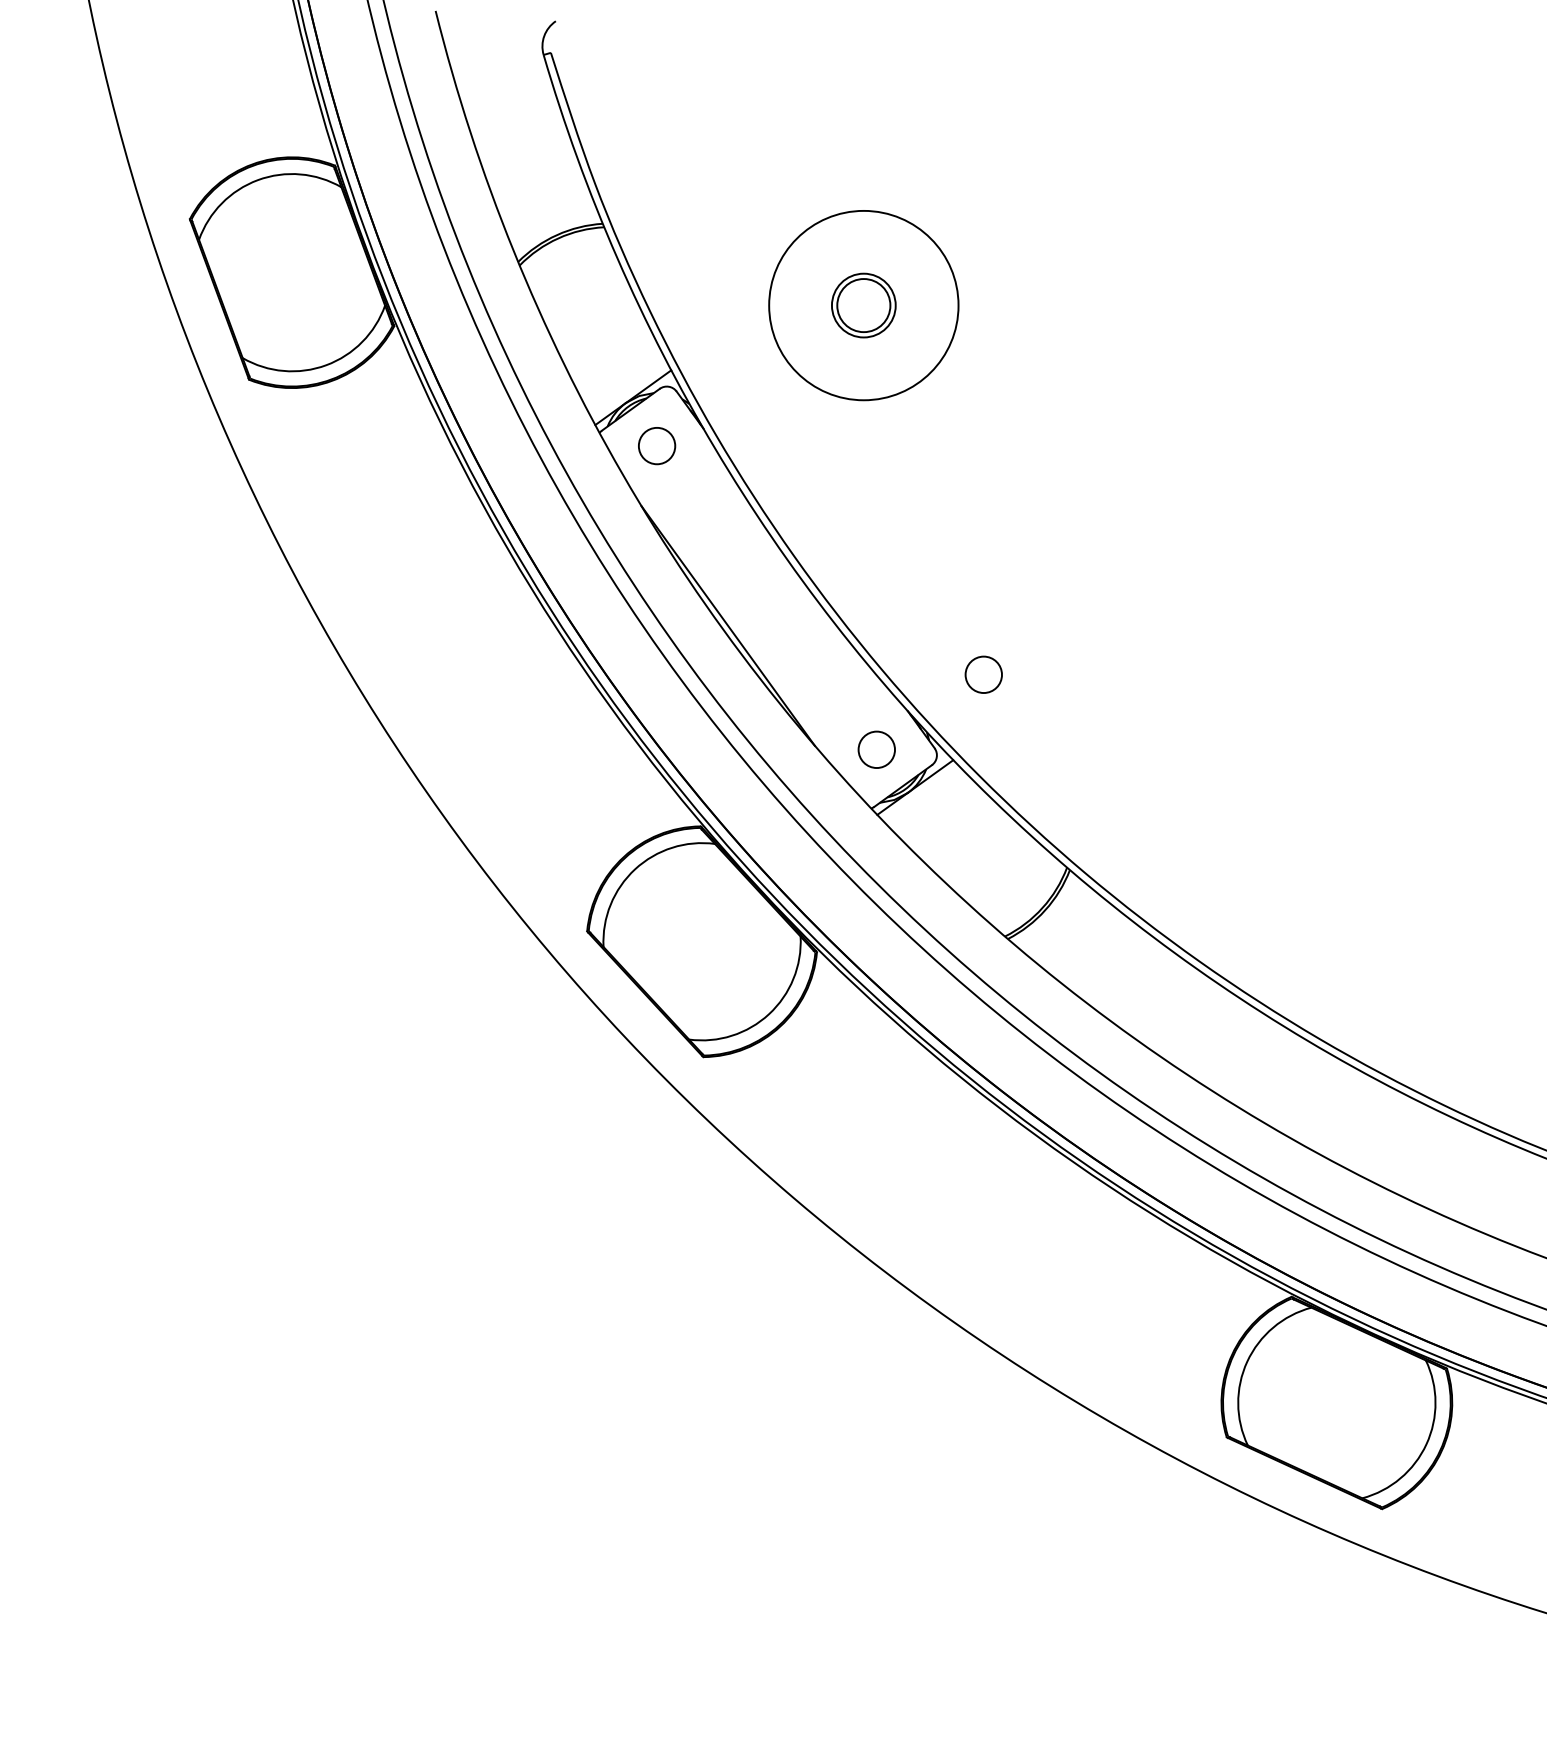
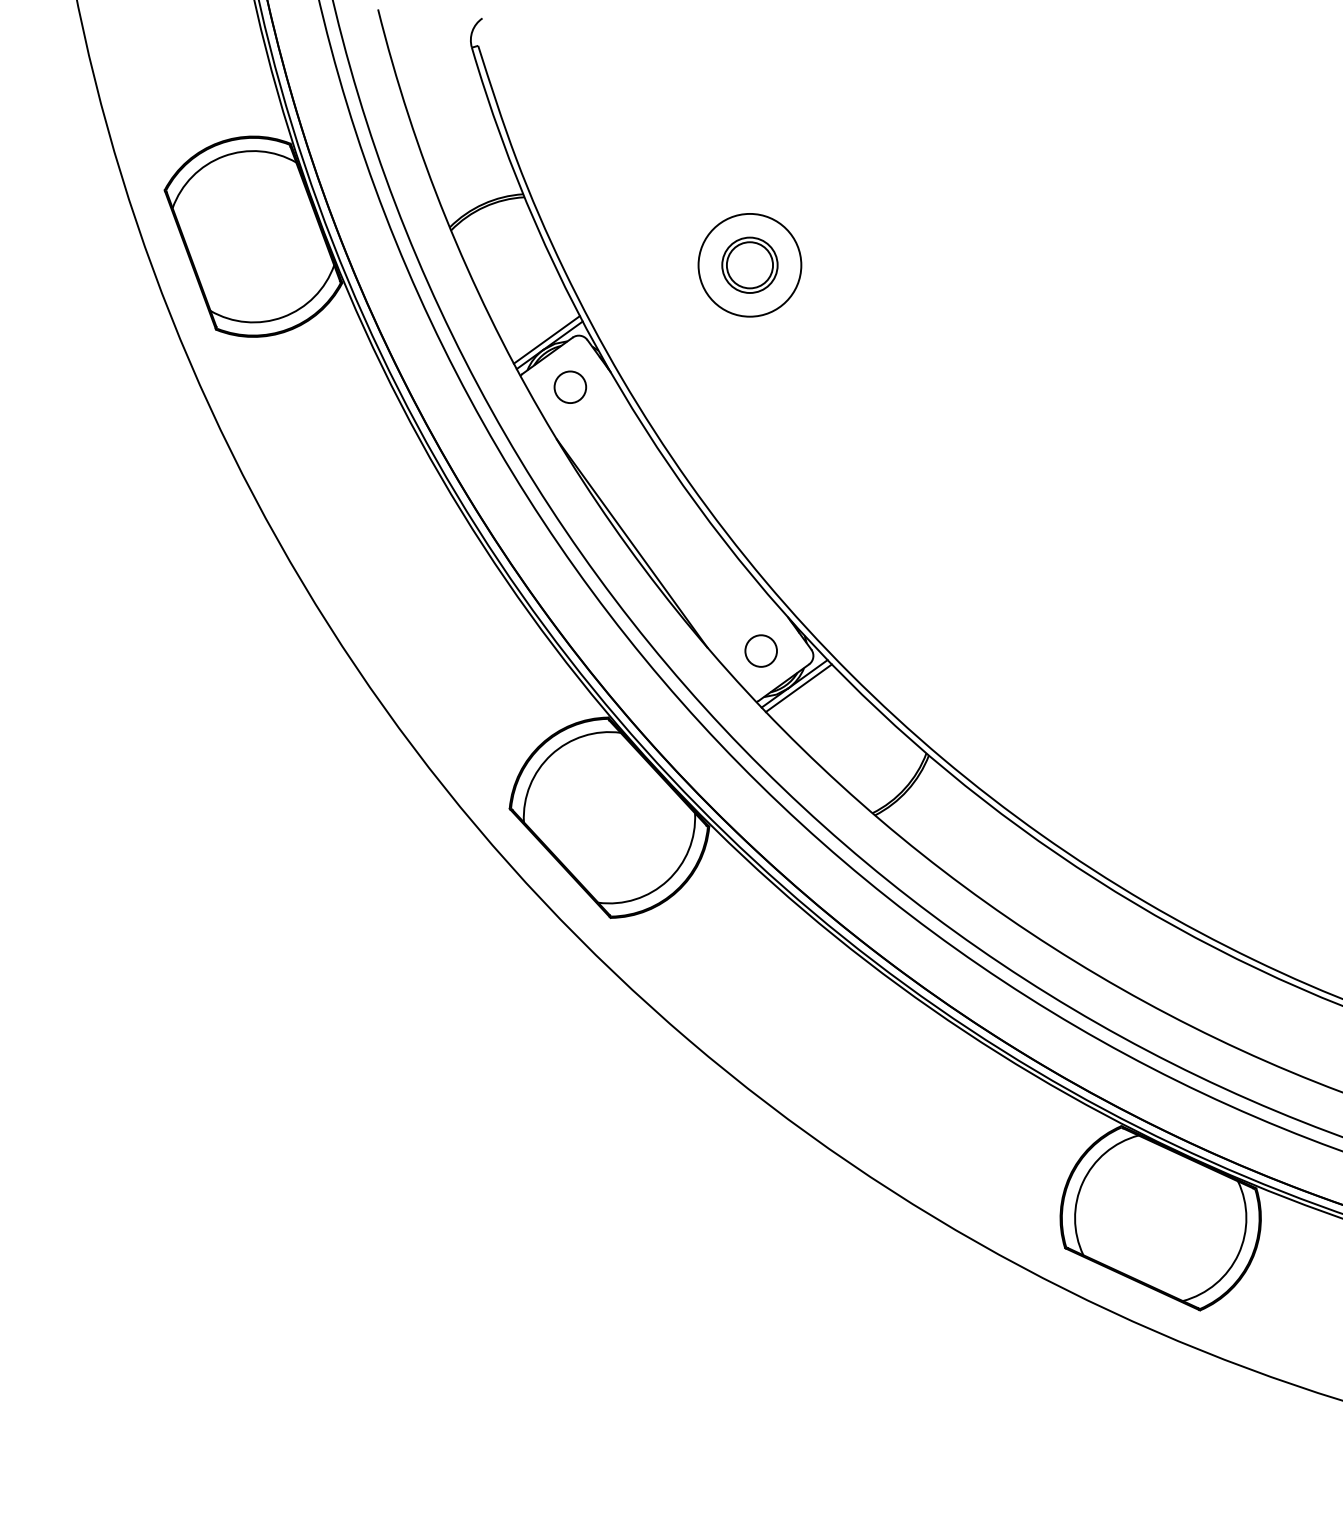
circle: (863, 305) -> (749, 265), size x0.62
line: (630, 391) -> (547, 339), added
circle: (983, 674) -> (853, 585), removed
line: (920, 792) -> (799, 688), added

